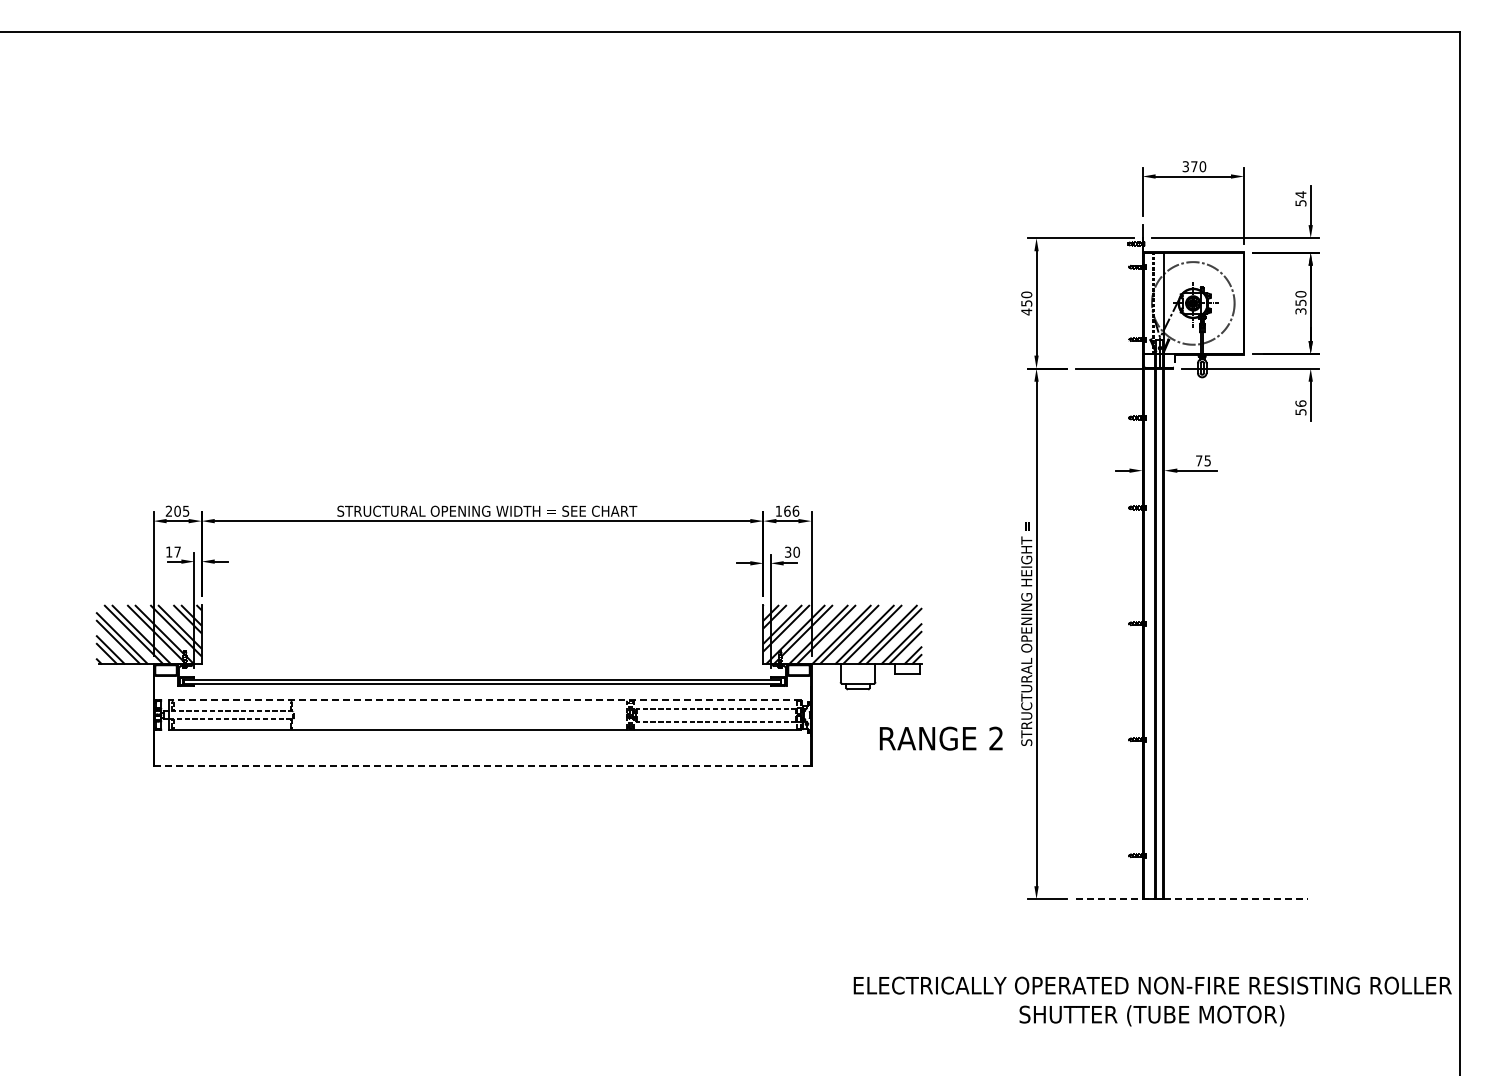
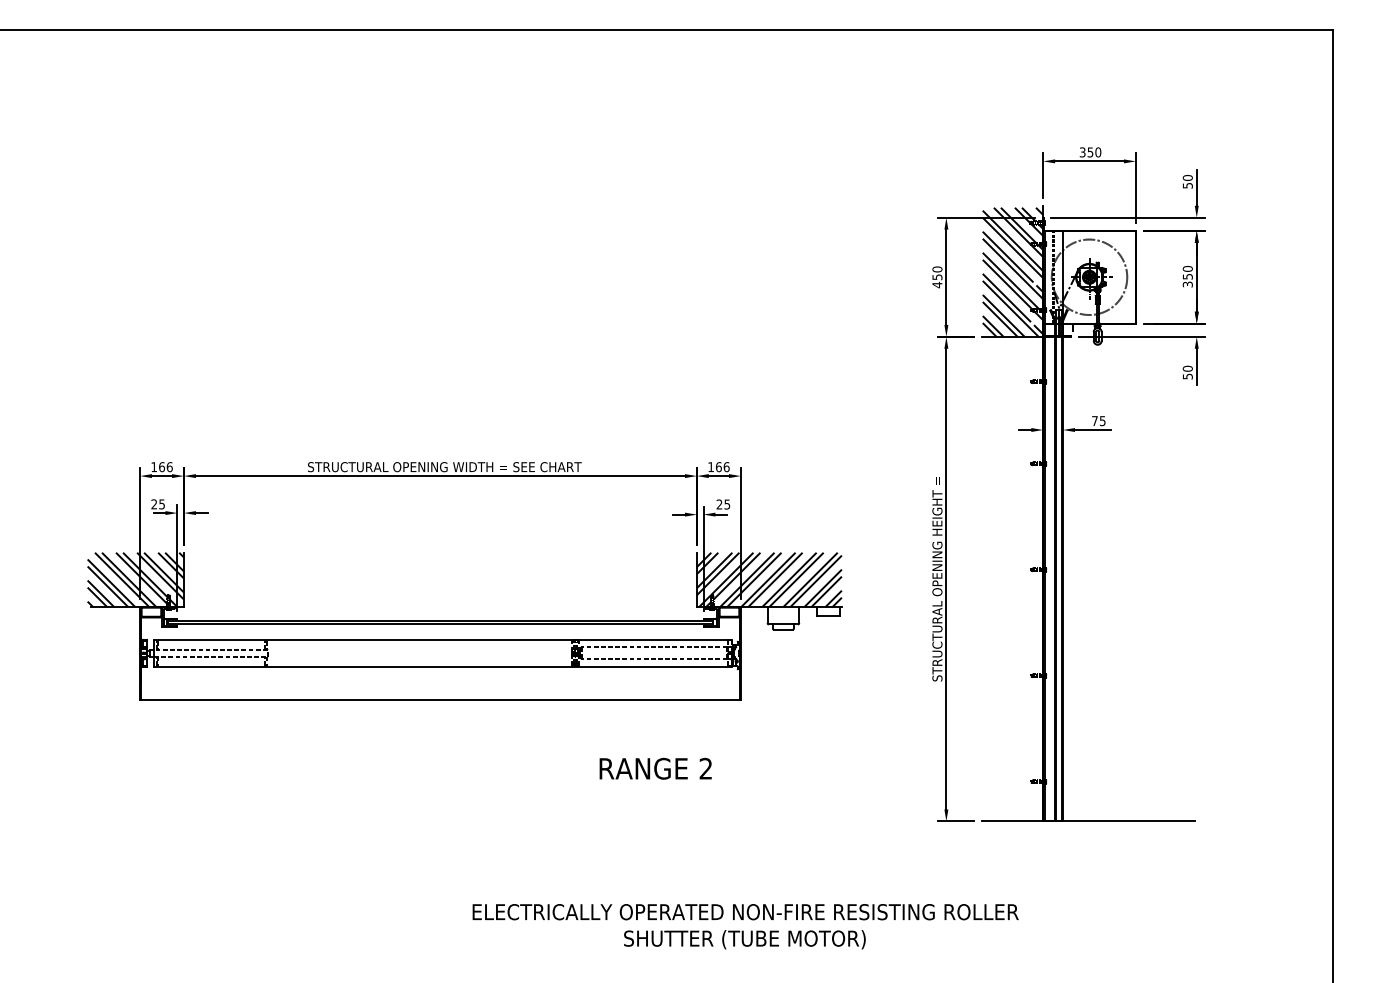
text: (1194, 166) -> (1090, 152), 370 -> 350
text: (1300, 194) -> (1187, 177), 54 -> 50
hatch: (1109, 297) -> (1013, 271), added
text: (1300, 403) -> (1187, 368), 56 -> 50
text: (177, 510) -> (161, 466), 205 -> 166
text: (173, 551) -> (158, 503), 17 -> 25
text: (792, 551) -> (723, 503), 30 -> 25
line: (484, 700) -> (442, 639), dashed -> solid
text: (940, 738) -> (655, 768), moved
line: (482, 765) -> (440, 699), dashed -> solid
line: (1192, 899) -> (1088, 821), dashed -> solid
text: (1152, 1001) -> (745, 926), moved

